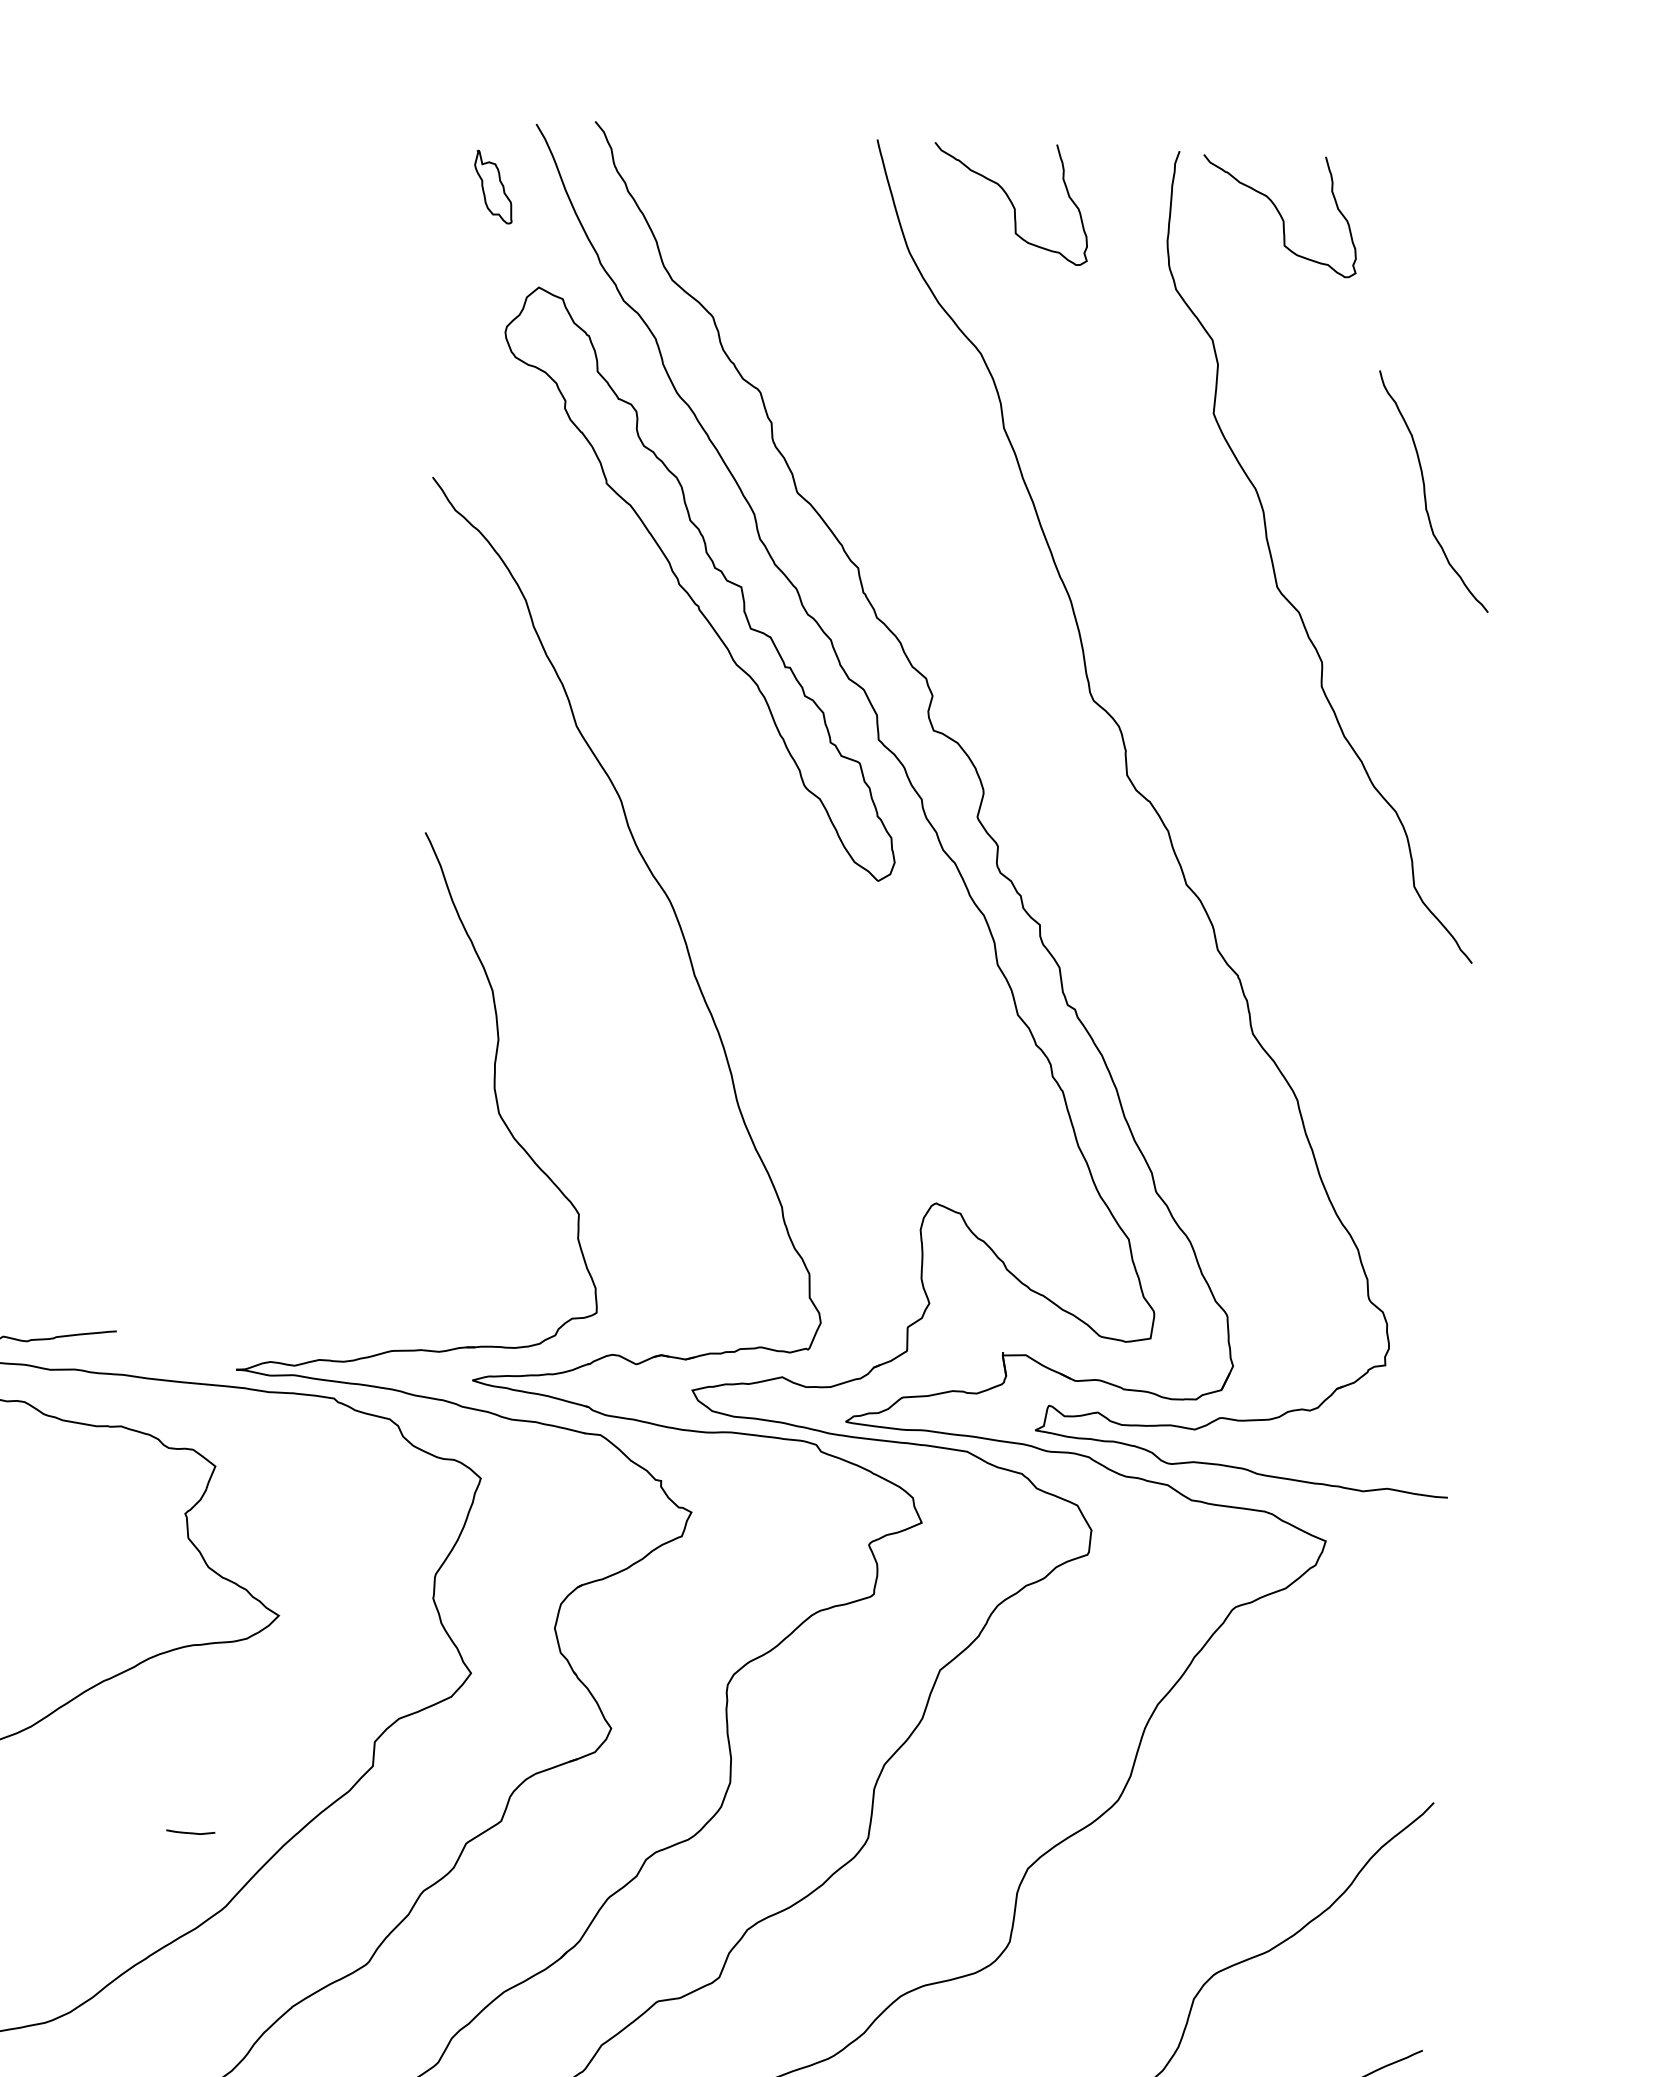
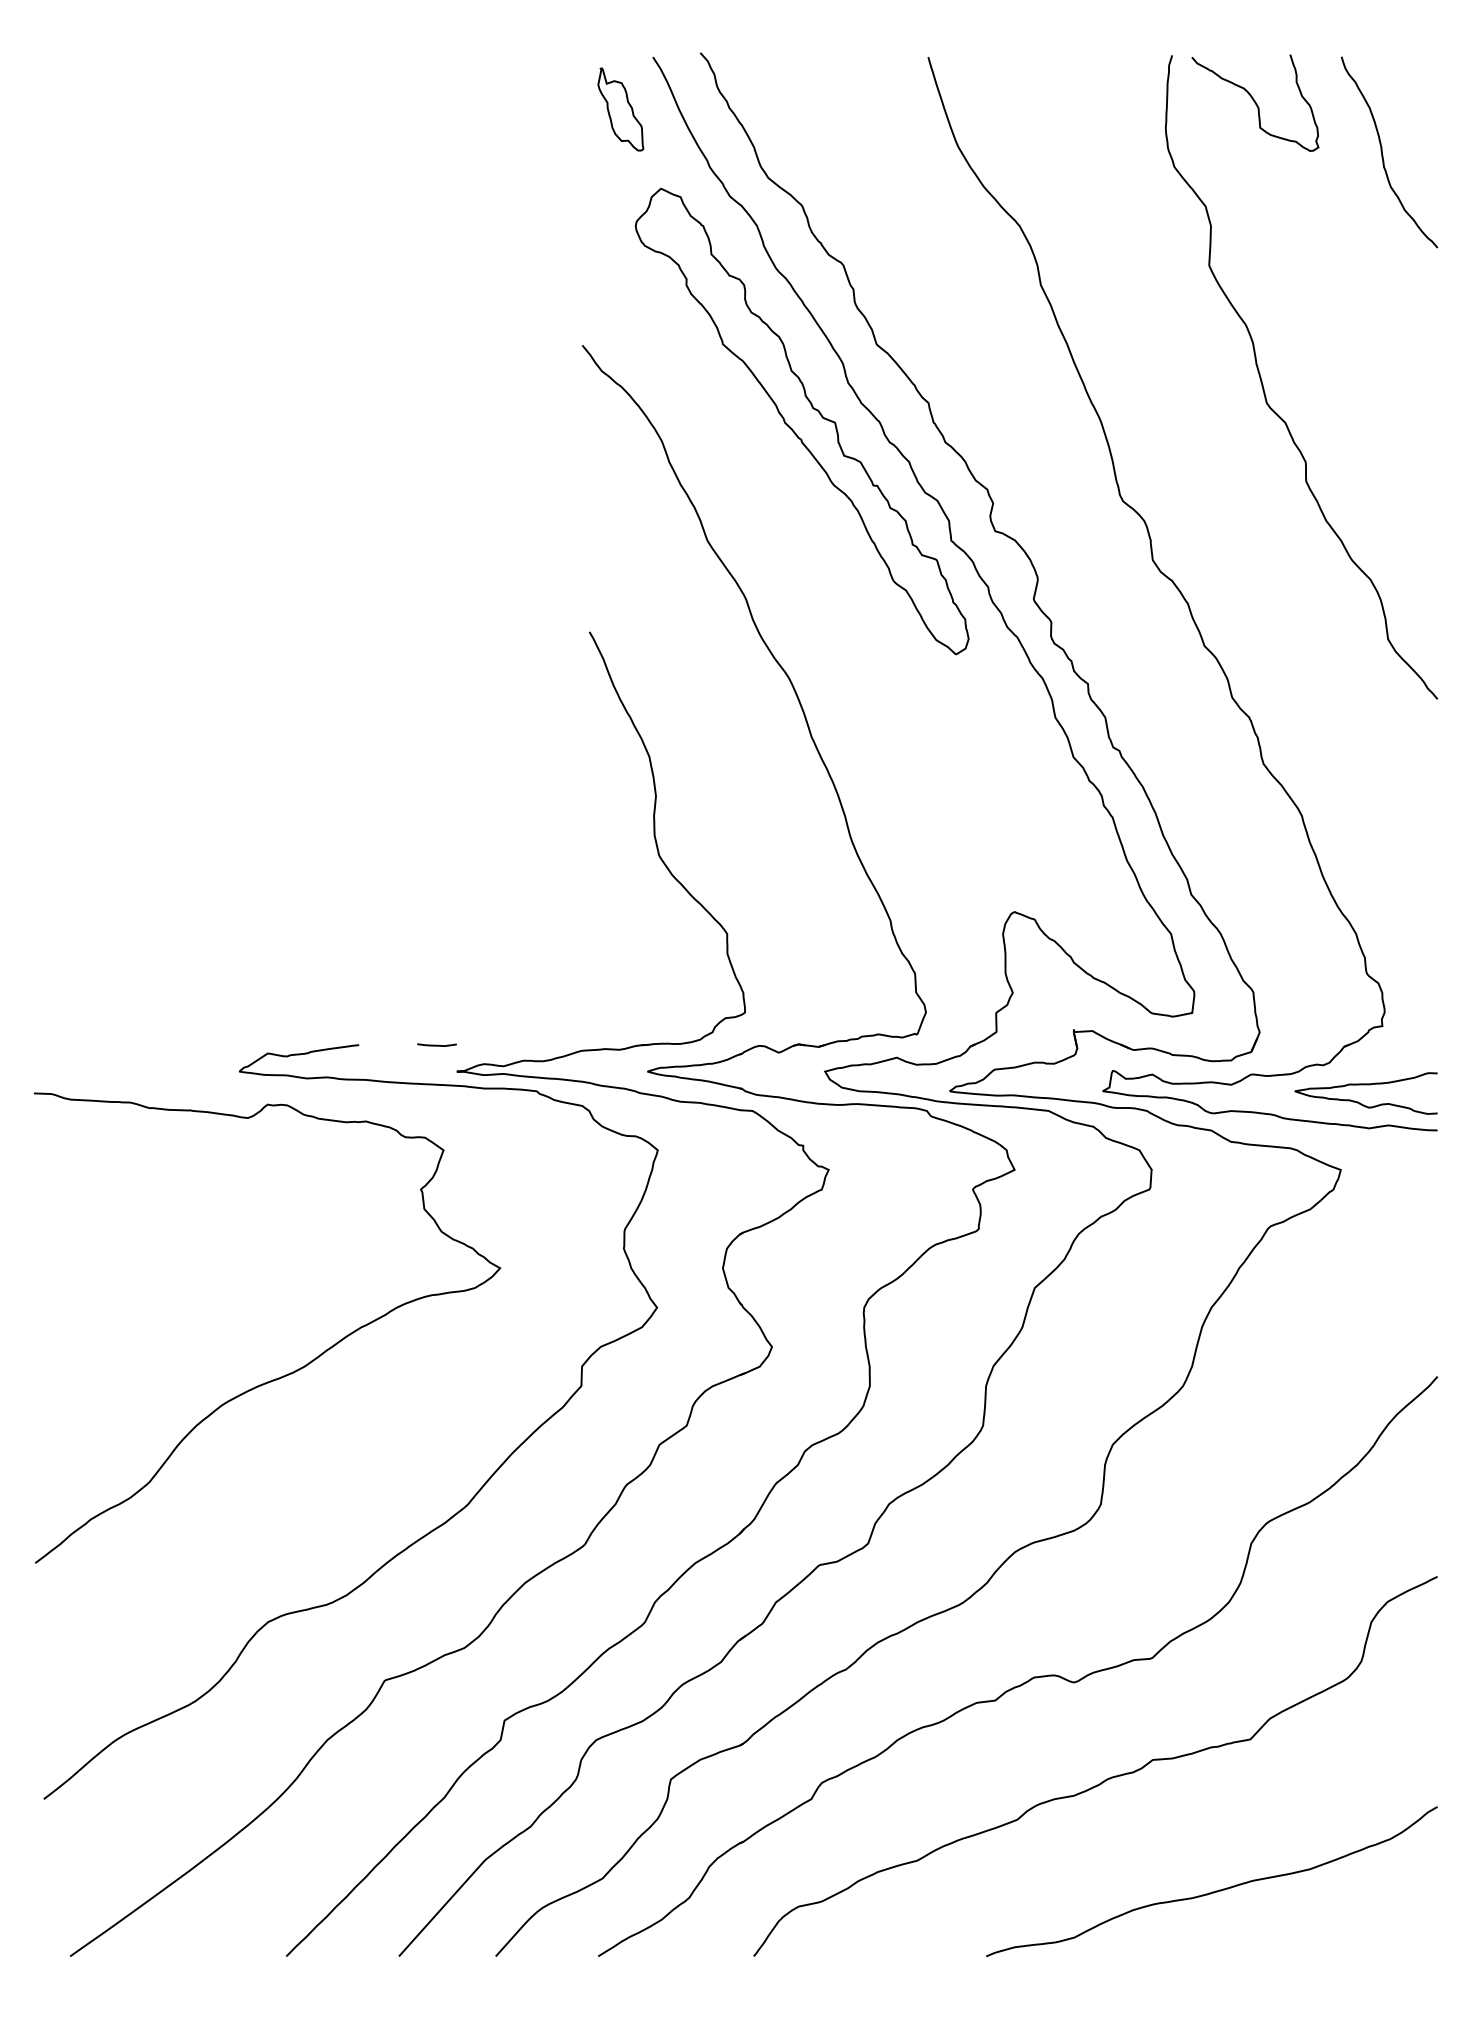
part: (493, 187) -> (620, 109), size x1.43
curve: (1011, 201) -> (1038, 102), removed
curve: (1426, 493) -> (1383, 154), moved
curve: (1361, 1438) -> (1365, 1085), added
line: (190, 1831) -> (436, 1044), moved

